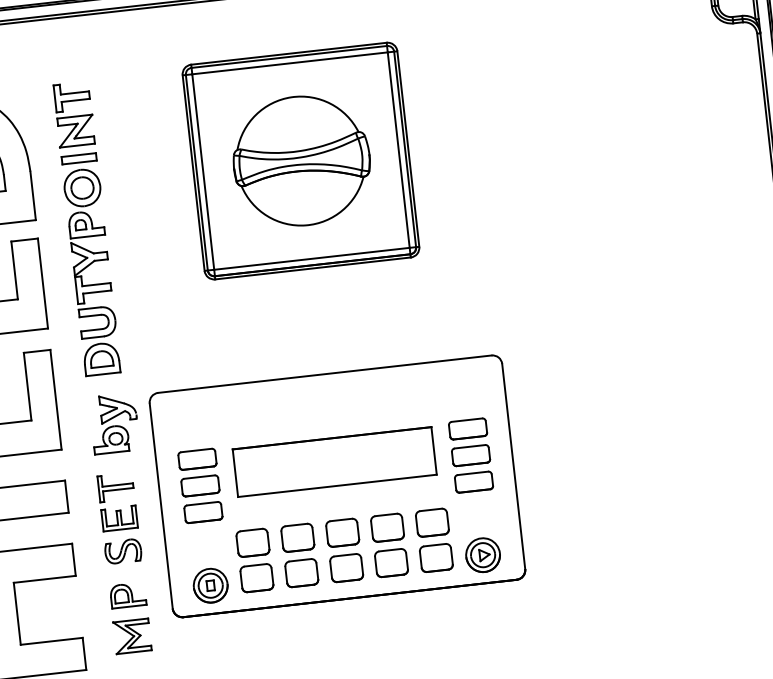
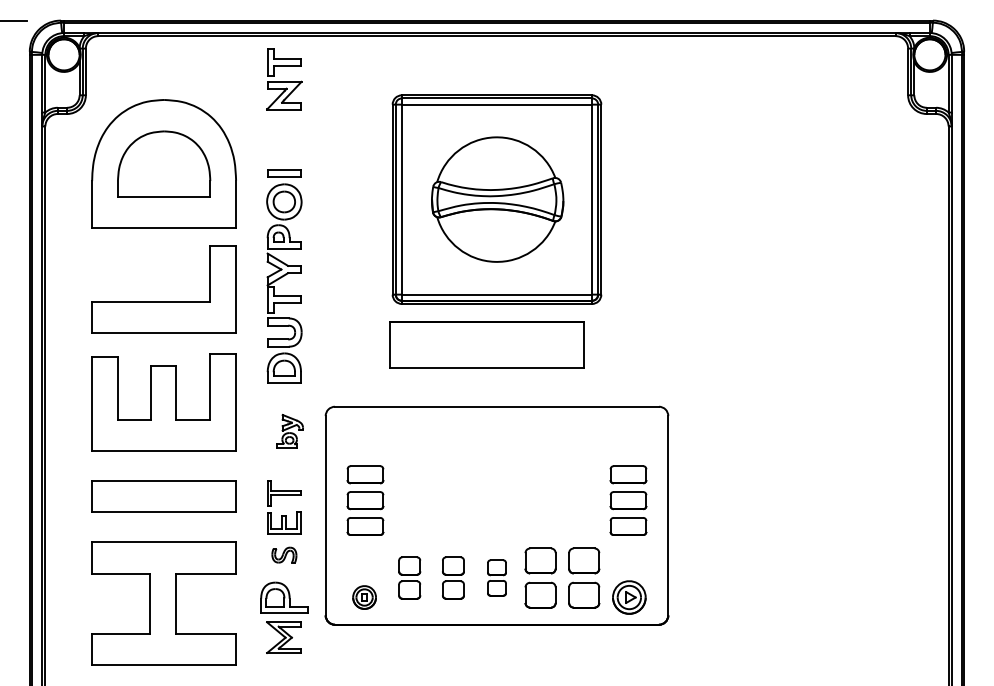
part: (74, 114) -> (284, 79), moved
part: (114, 423) -> (289, 431), size x0.6
part: (334, 461) -> (486, 344), moved
part: (344, 549) -> (496, 577), size x0.6
part: (123, 550) -> (284, 554), size x0.7
part: (299, 554) -> (453, 577), size x0.7
part: (254, 559) -> (409, 577), size x0.7
part: (210, 585) -> (364, 597), size x0.7
part: (127, 595) -> (283, 597), size x1.4

